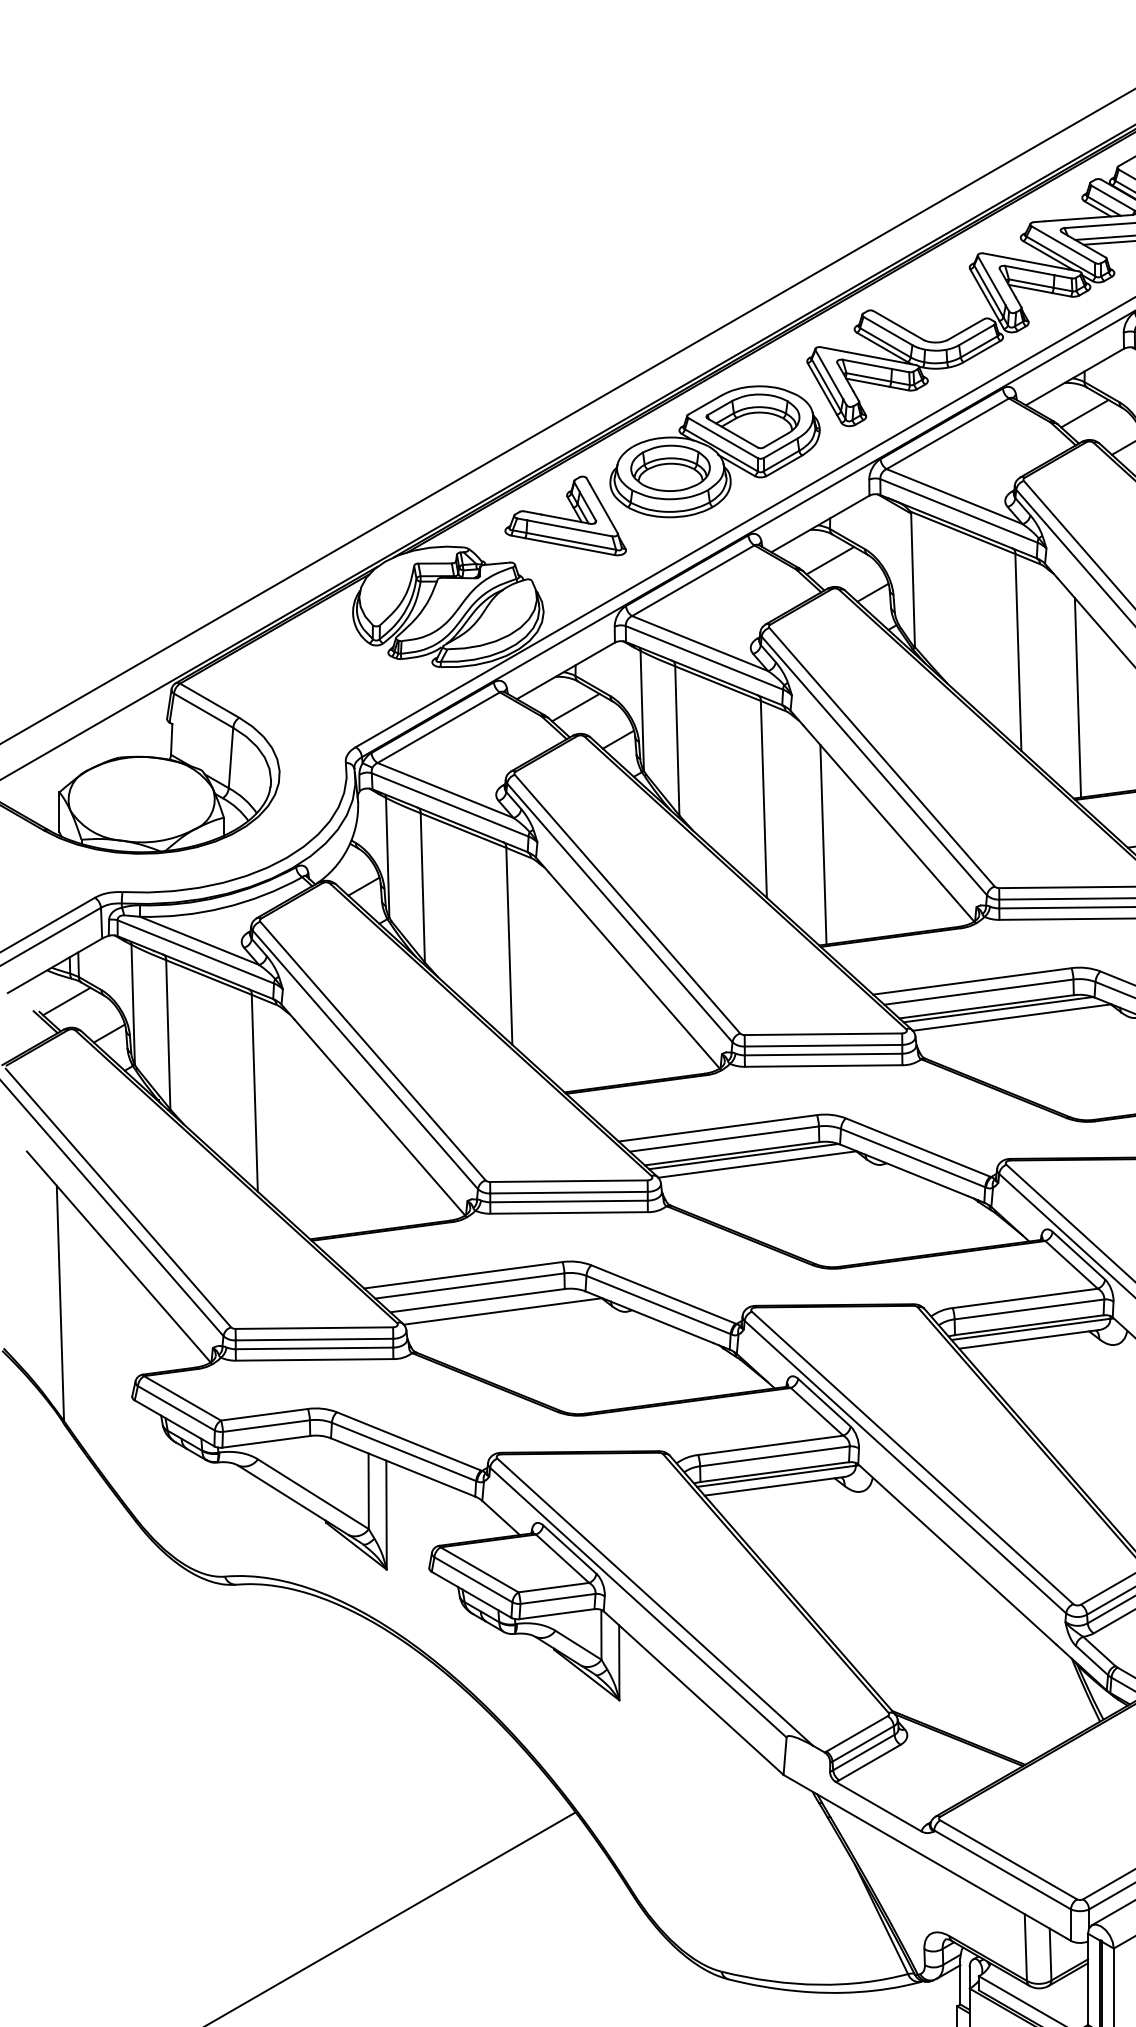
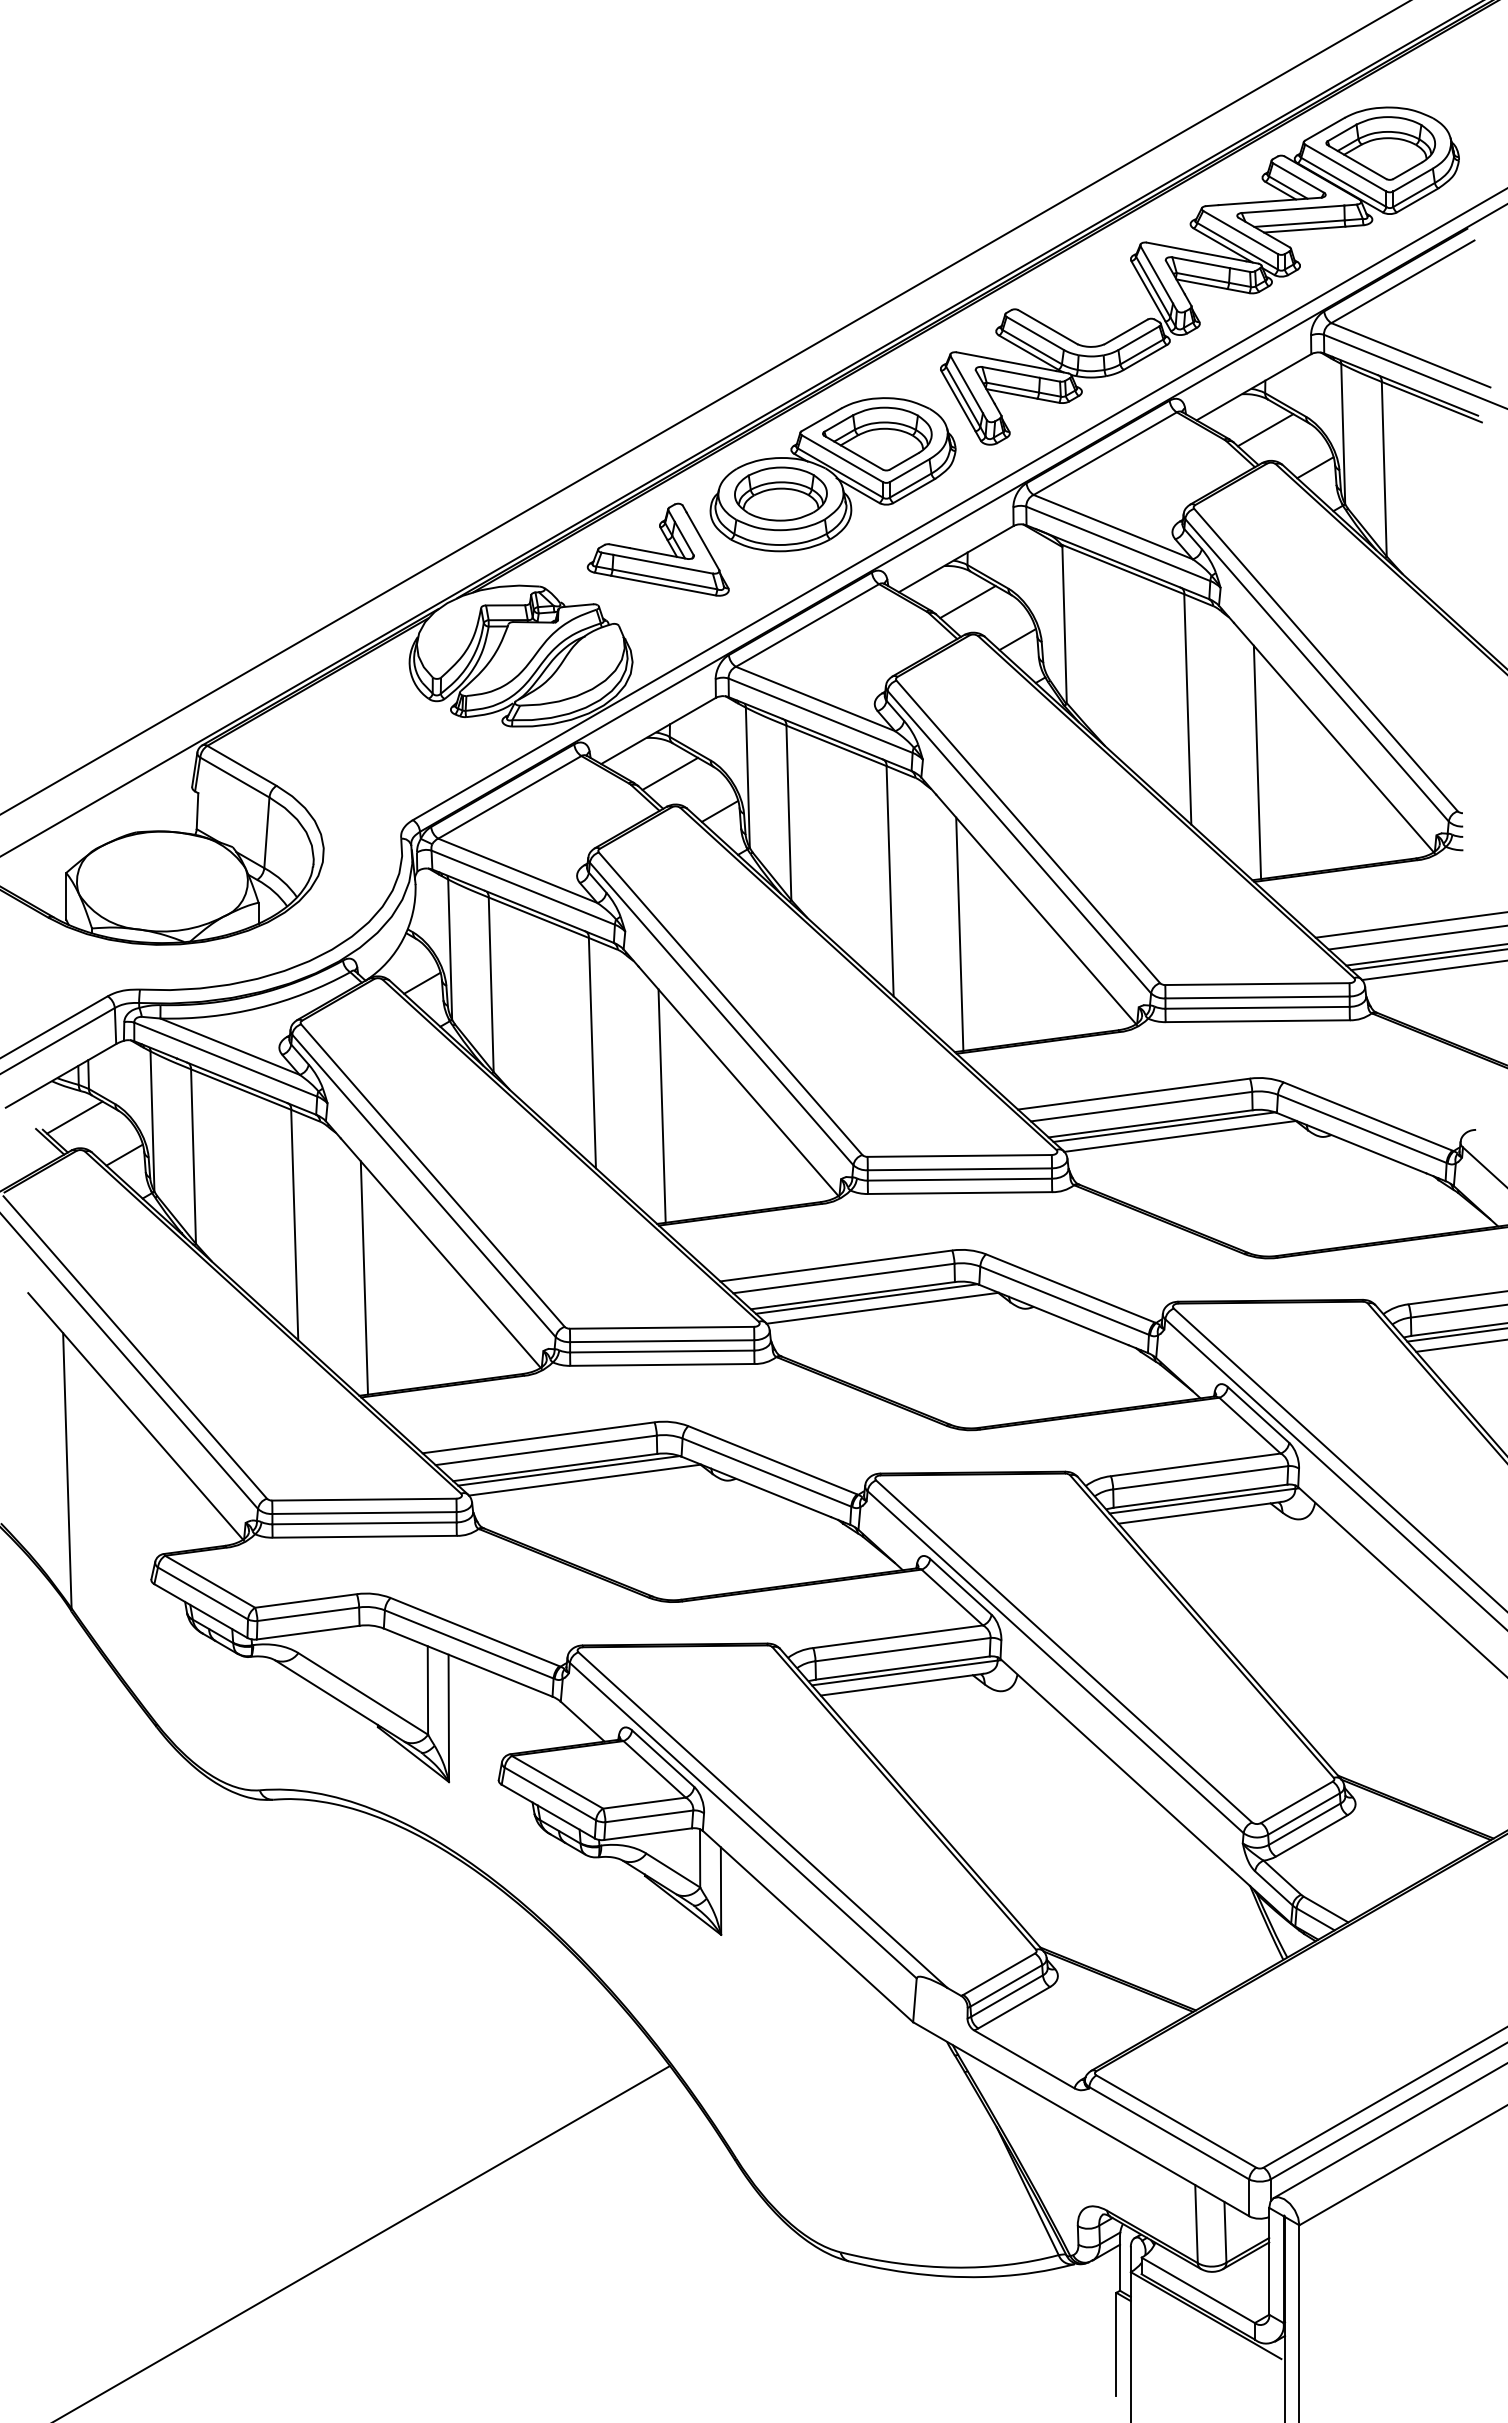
line: (568, 991) -> (661, 1105), added
line: (314, 1138) -> (364, 1277), added
line: (488, 1303) -> (568, 1470), added

